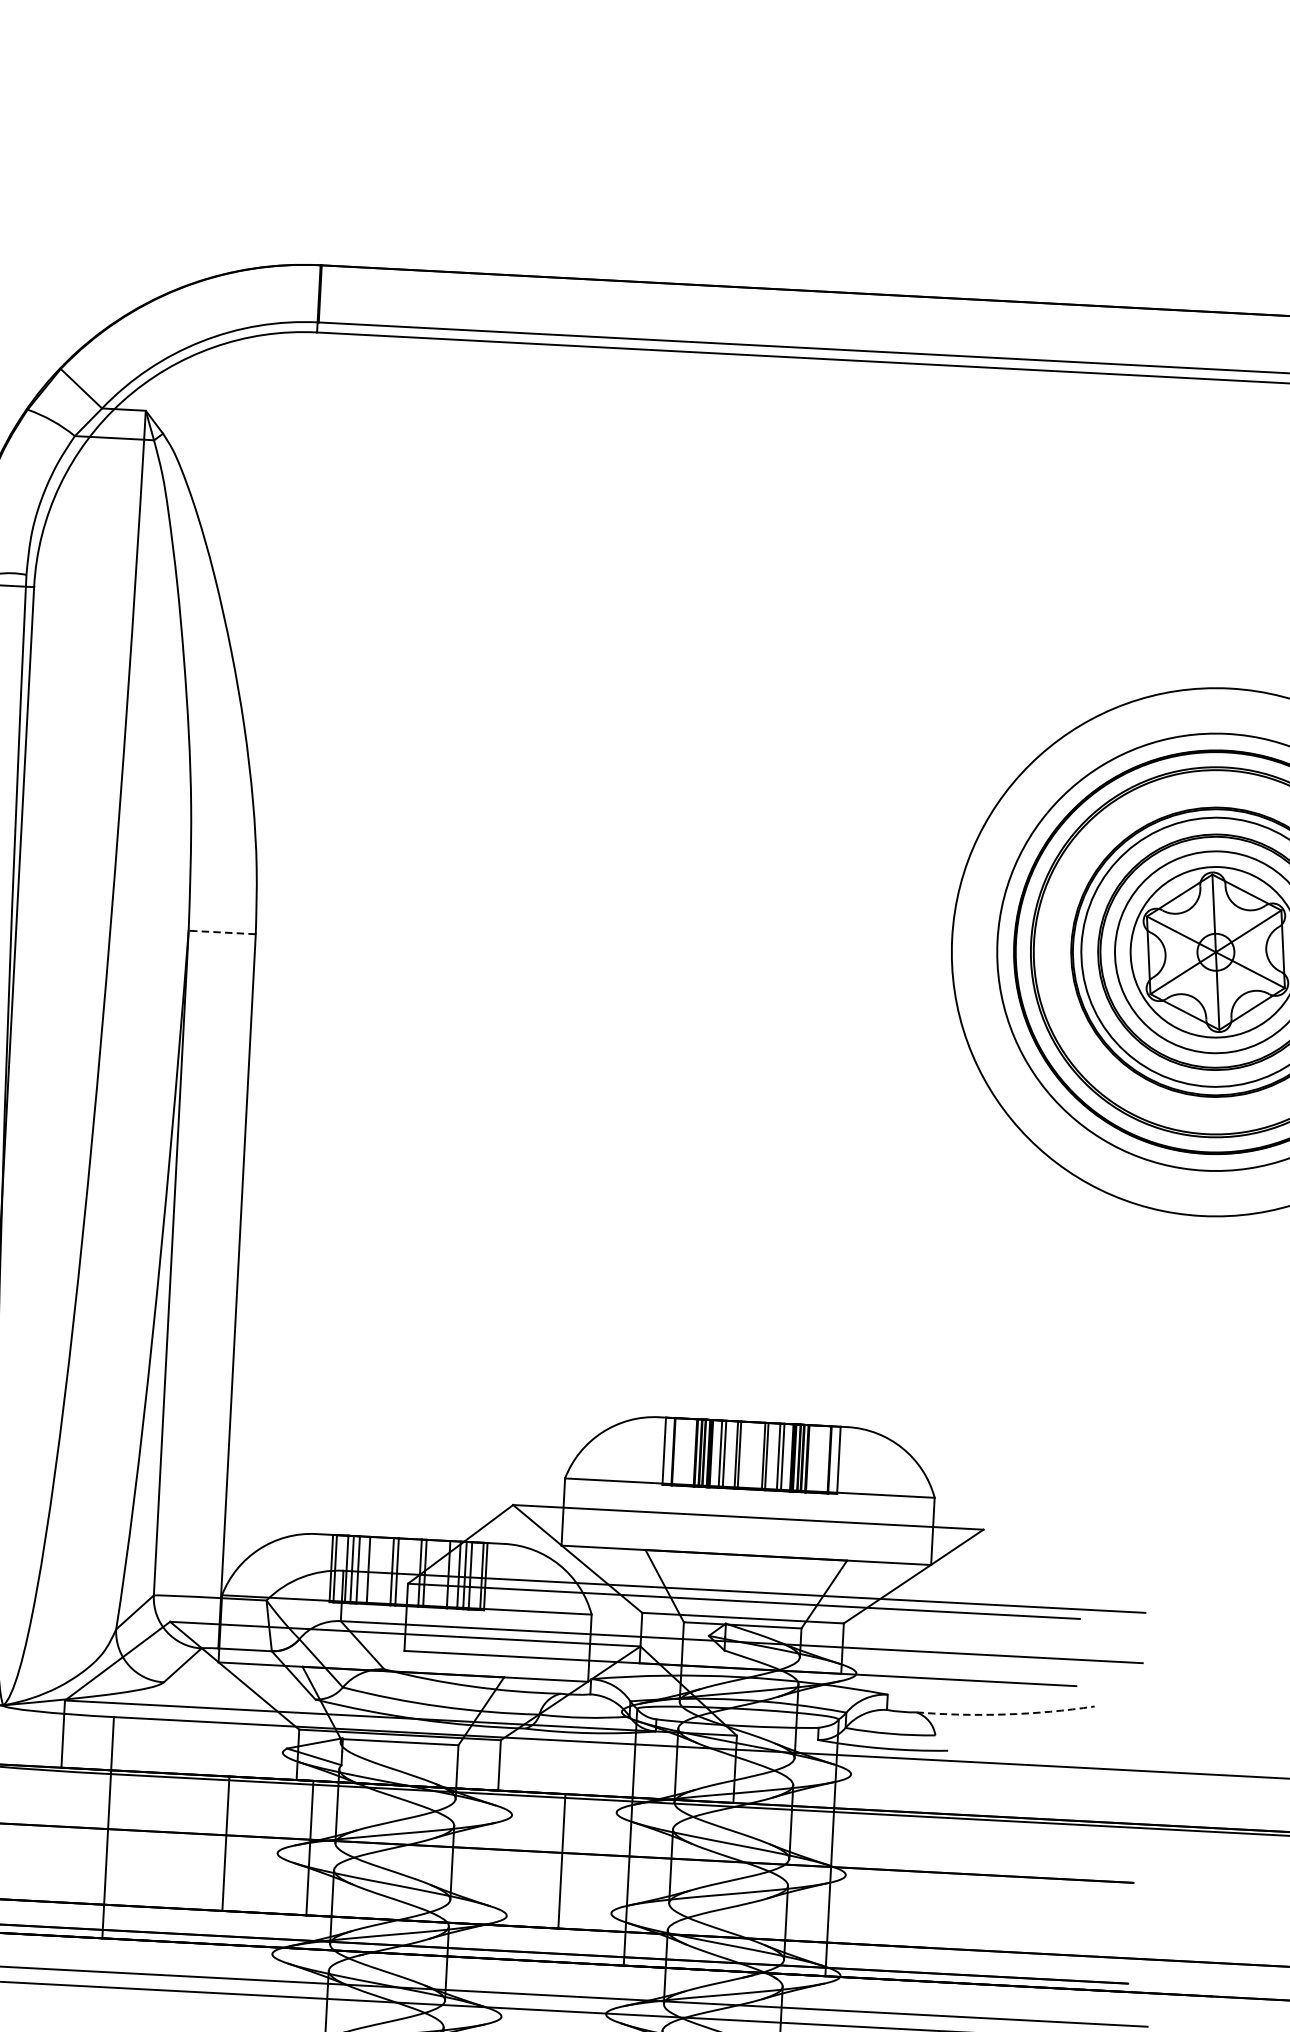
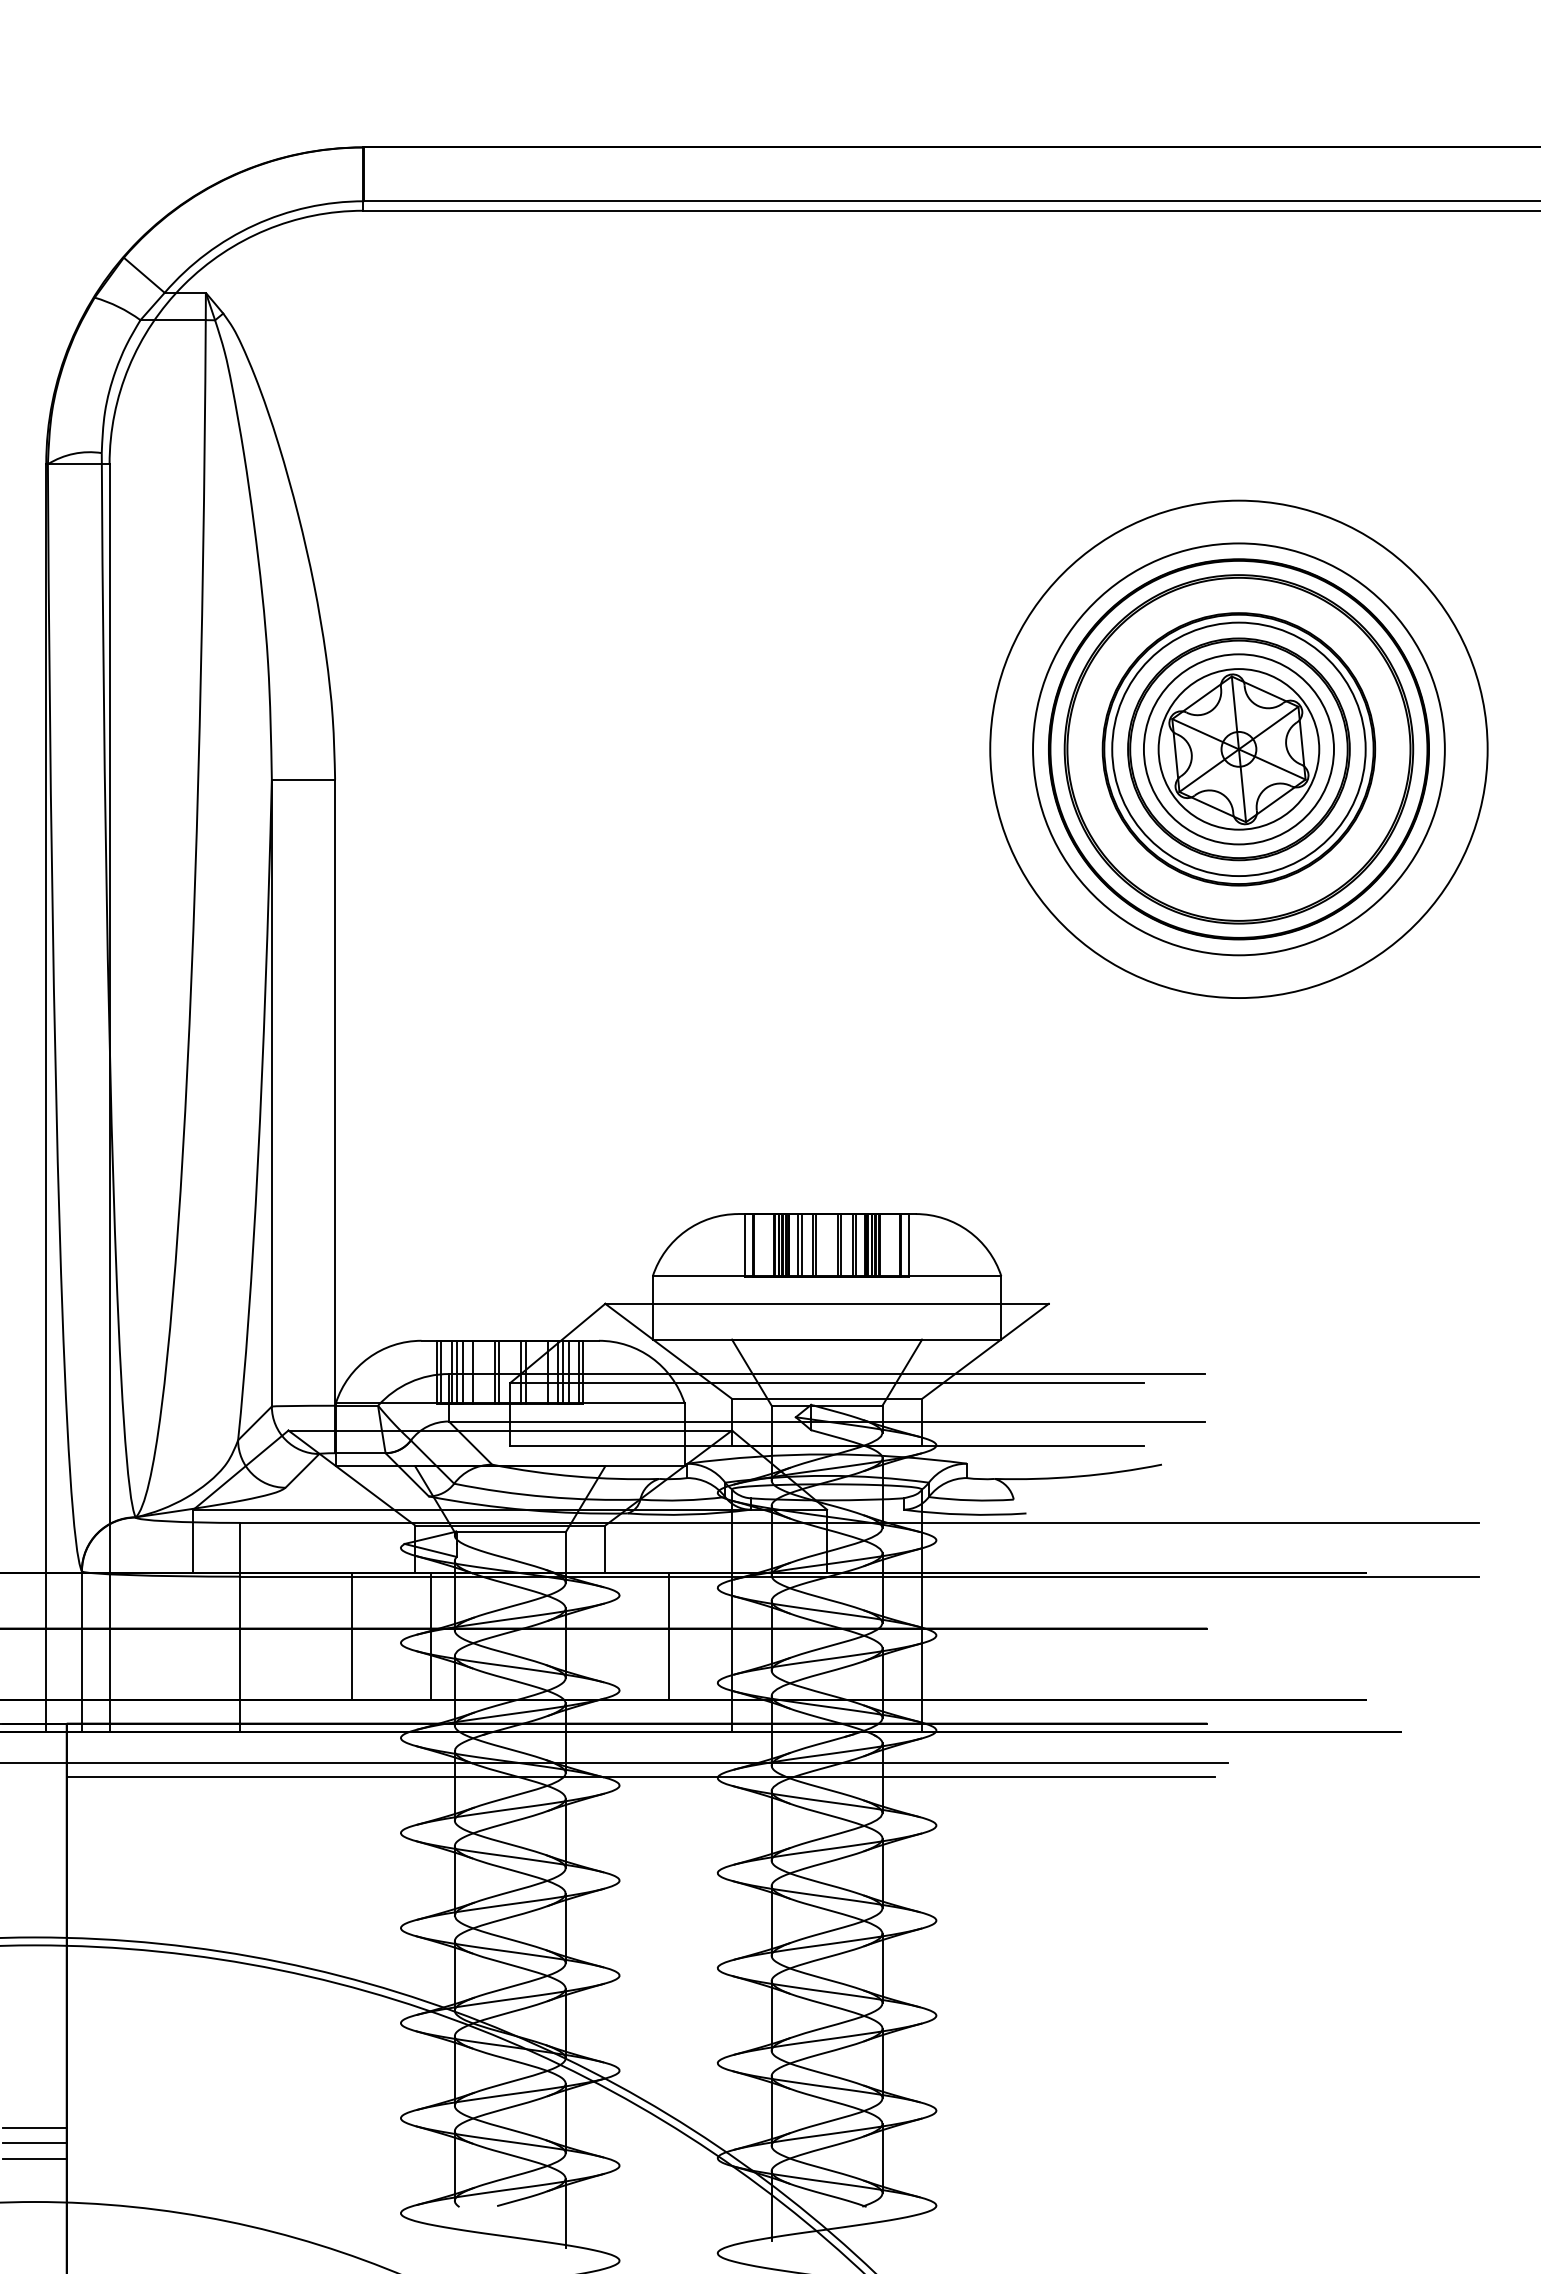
line: (222, 932) -> (303, 779), dashed -> solid
arc: (1005, 1714) -> (1078, 1476), dashed -> solid

